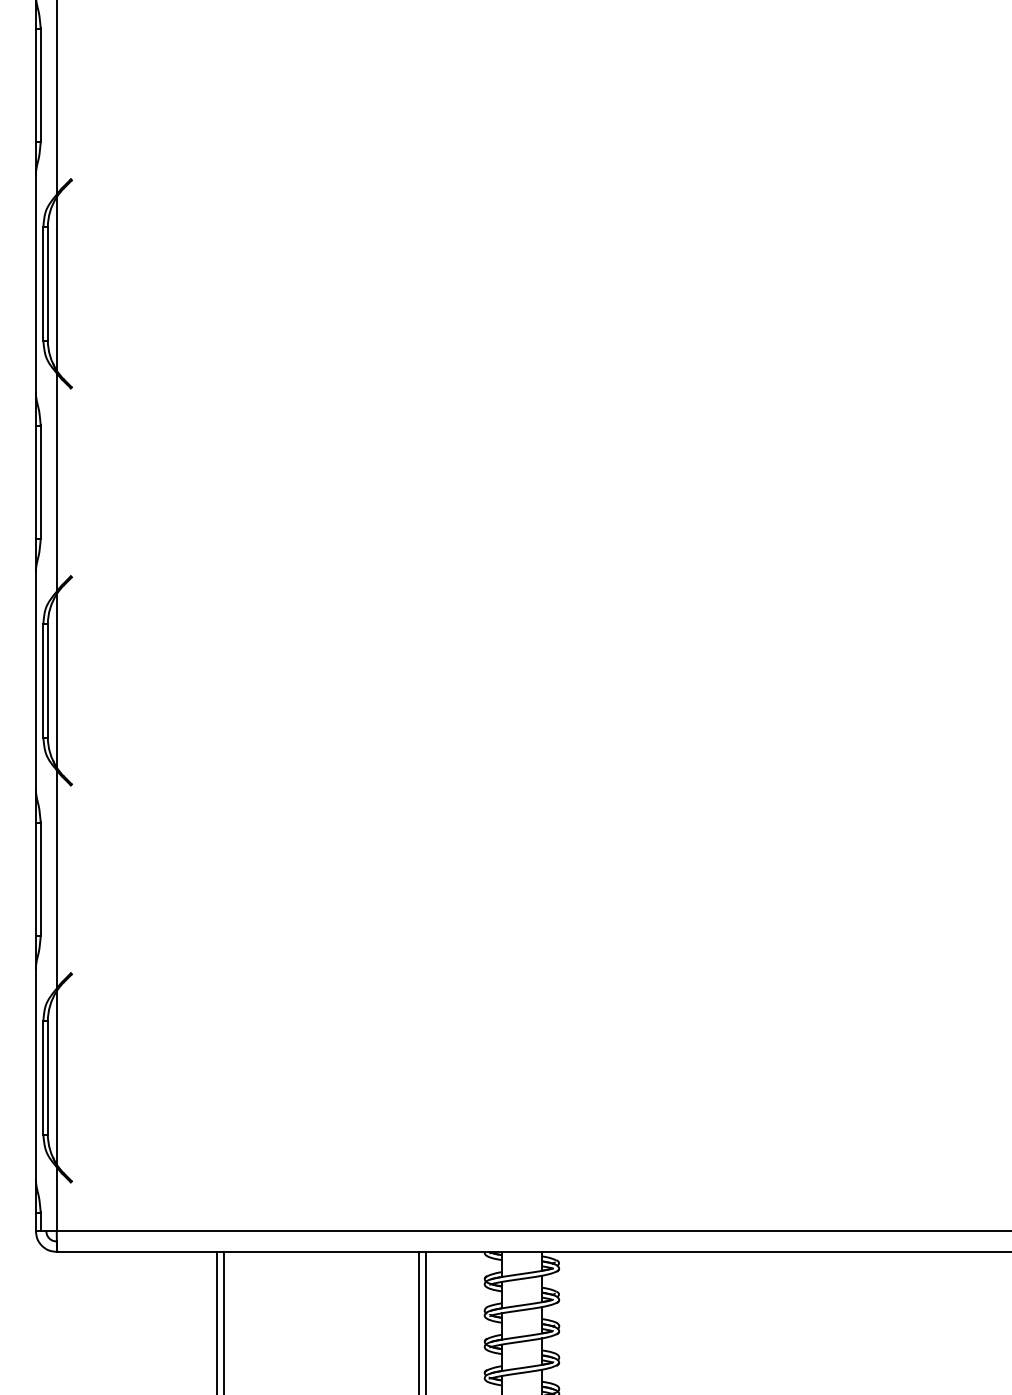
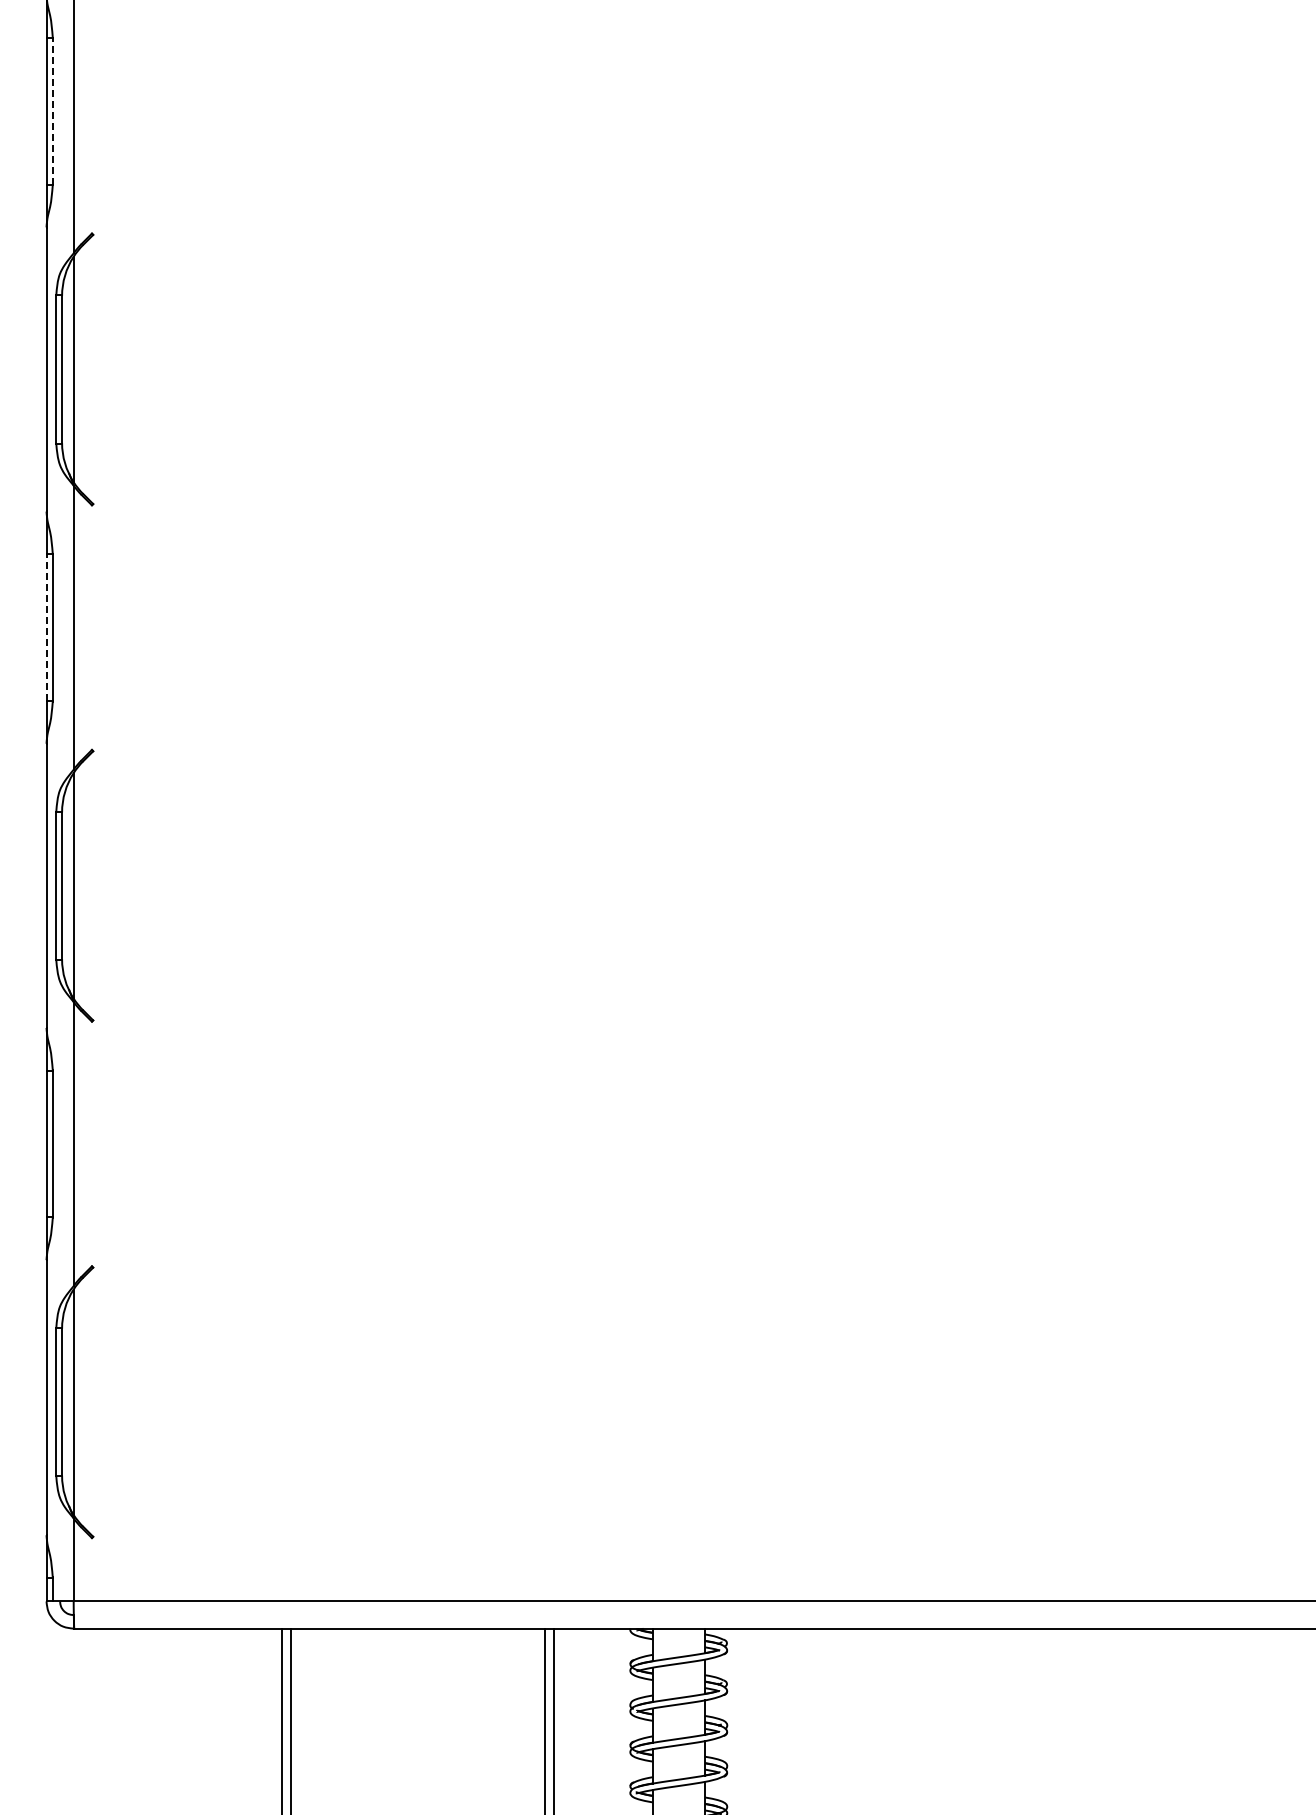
line: (40, 84) -> (52, 110), solid -> dashed
line: (35, 482) -> (46, 627), solid -> dashed

